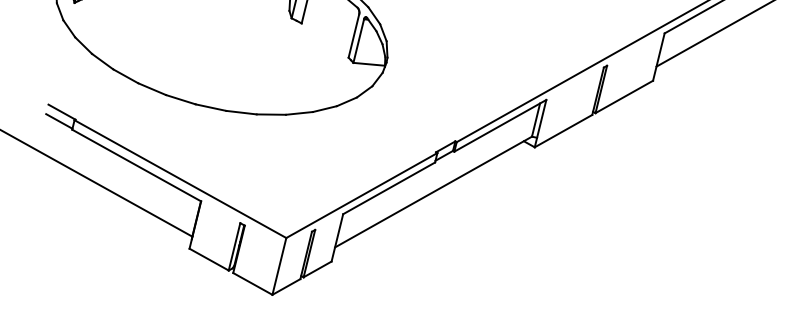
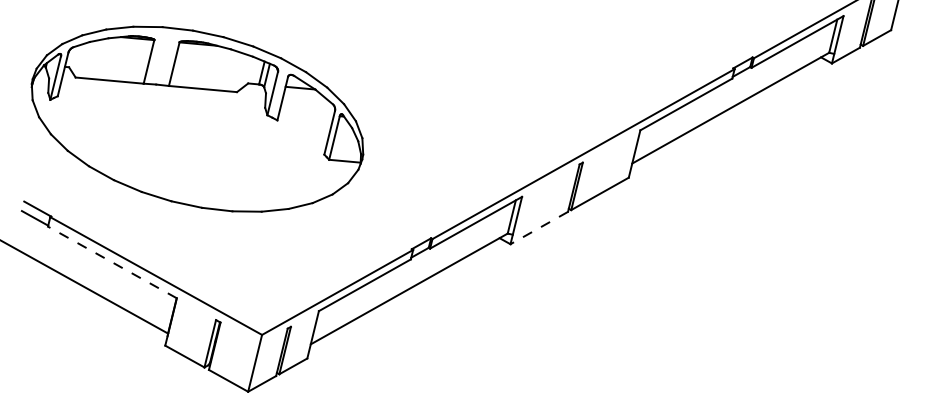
line: (562, 131) -> (538, 228), solid -> dashed
line: (136, 165) -> (112, 262), solid -> dashed

